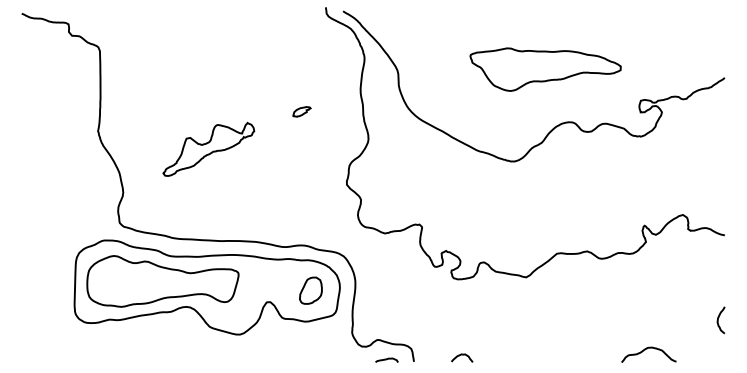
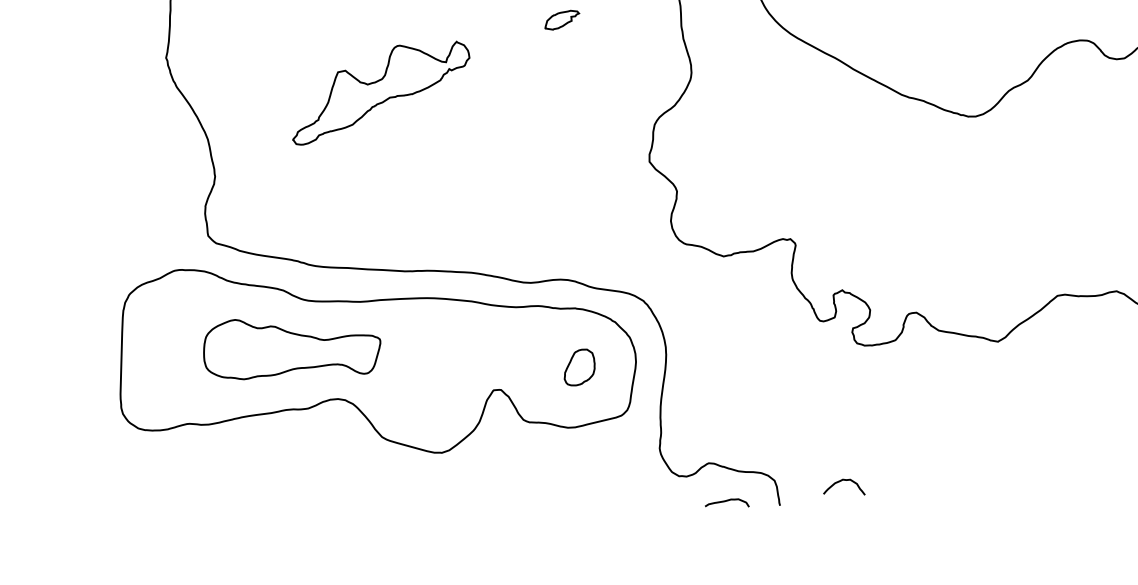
part: (162, 281) -> (291, 349), size x0.6
part: (310, 290) -> (578, 367), size x0.7
curve: (462, 355) -> (844, 481), moved

